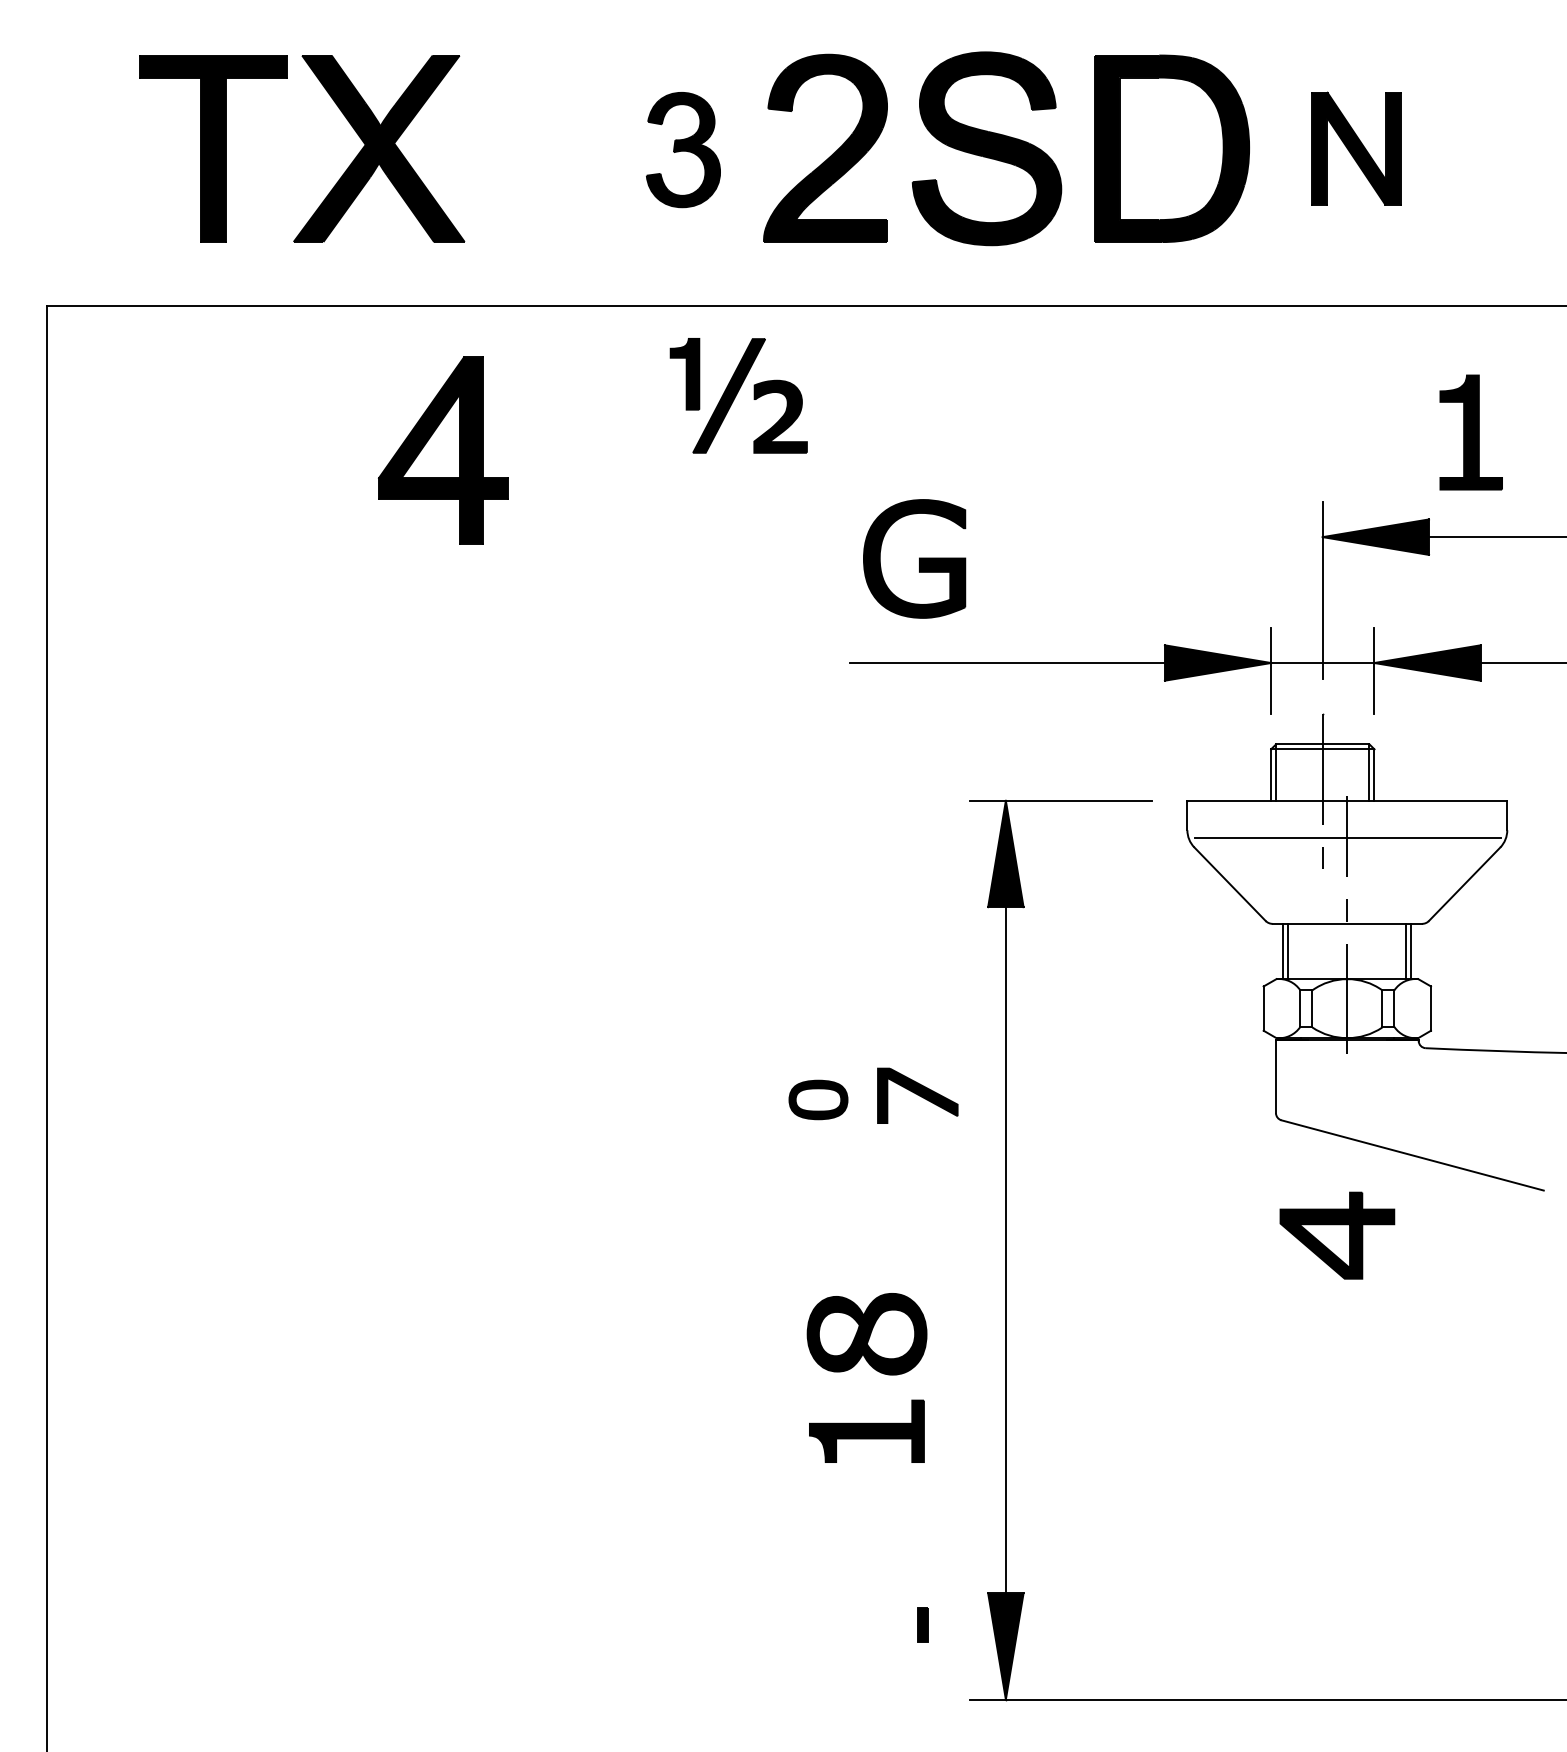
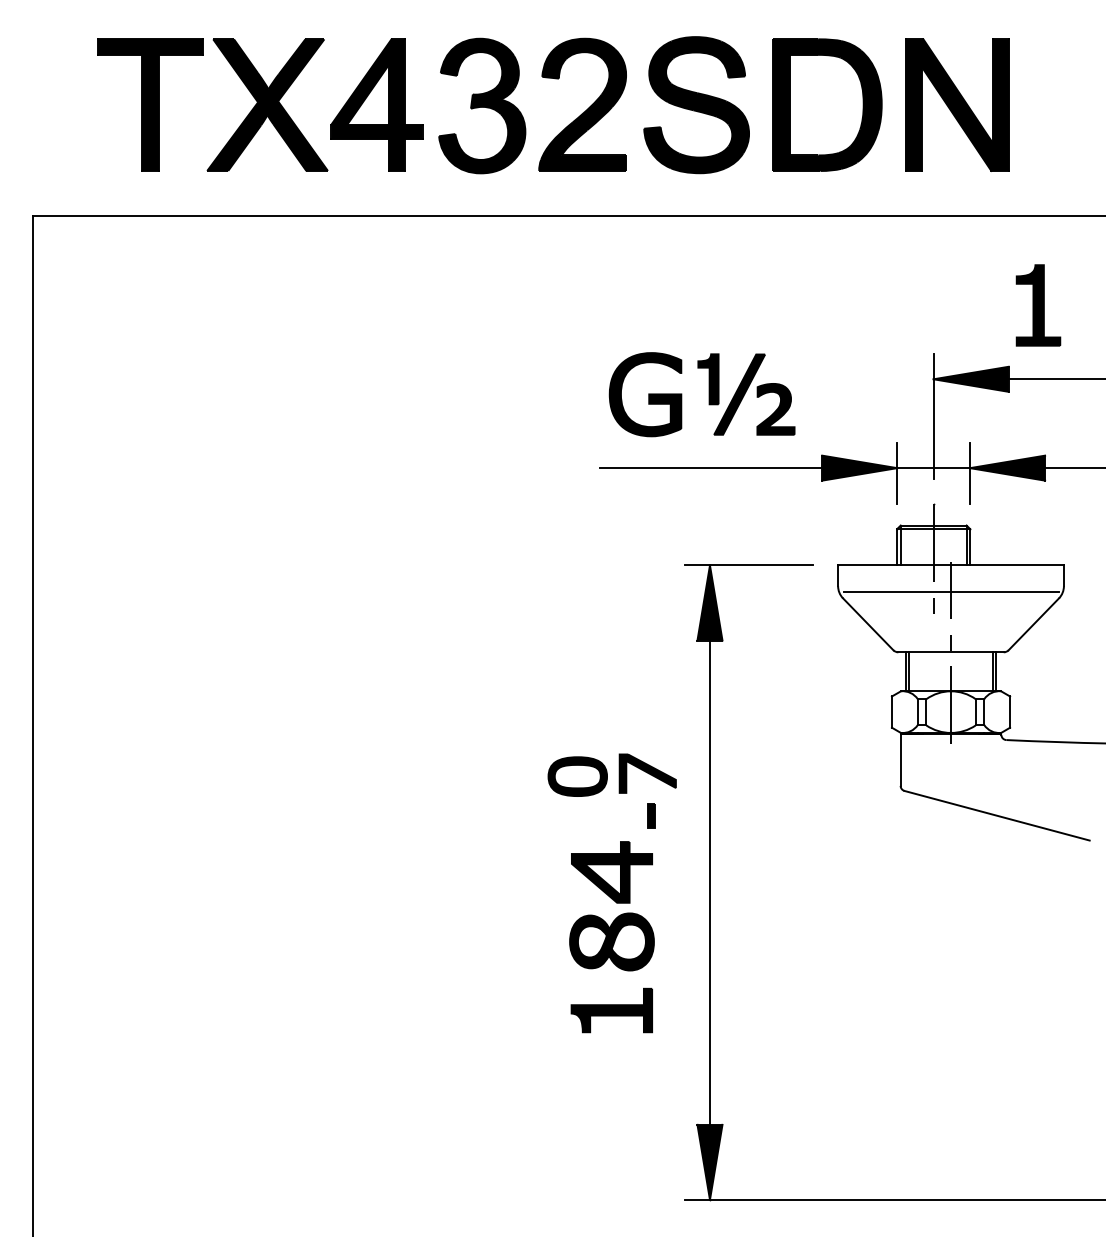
part: (1356, 147) -> (957, 104), size x1.67
part: (683, 149) -> (482, 105), size x1.67
part: (738, 395) -> (746, 394), moved
part: (442, 449) -> (376, 104), moved
part: (818, 1099) -> (577, 776), size x1.43
part: (1336, 1235) -> (611, 872), moved
part: (923, 1623) -> (651, 815), moved

